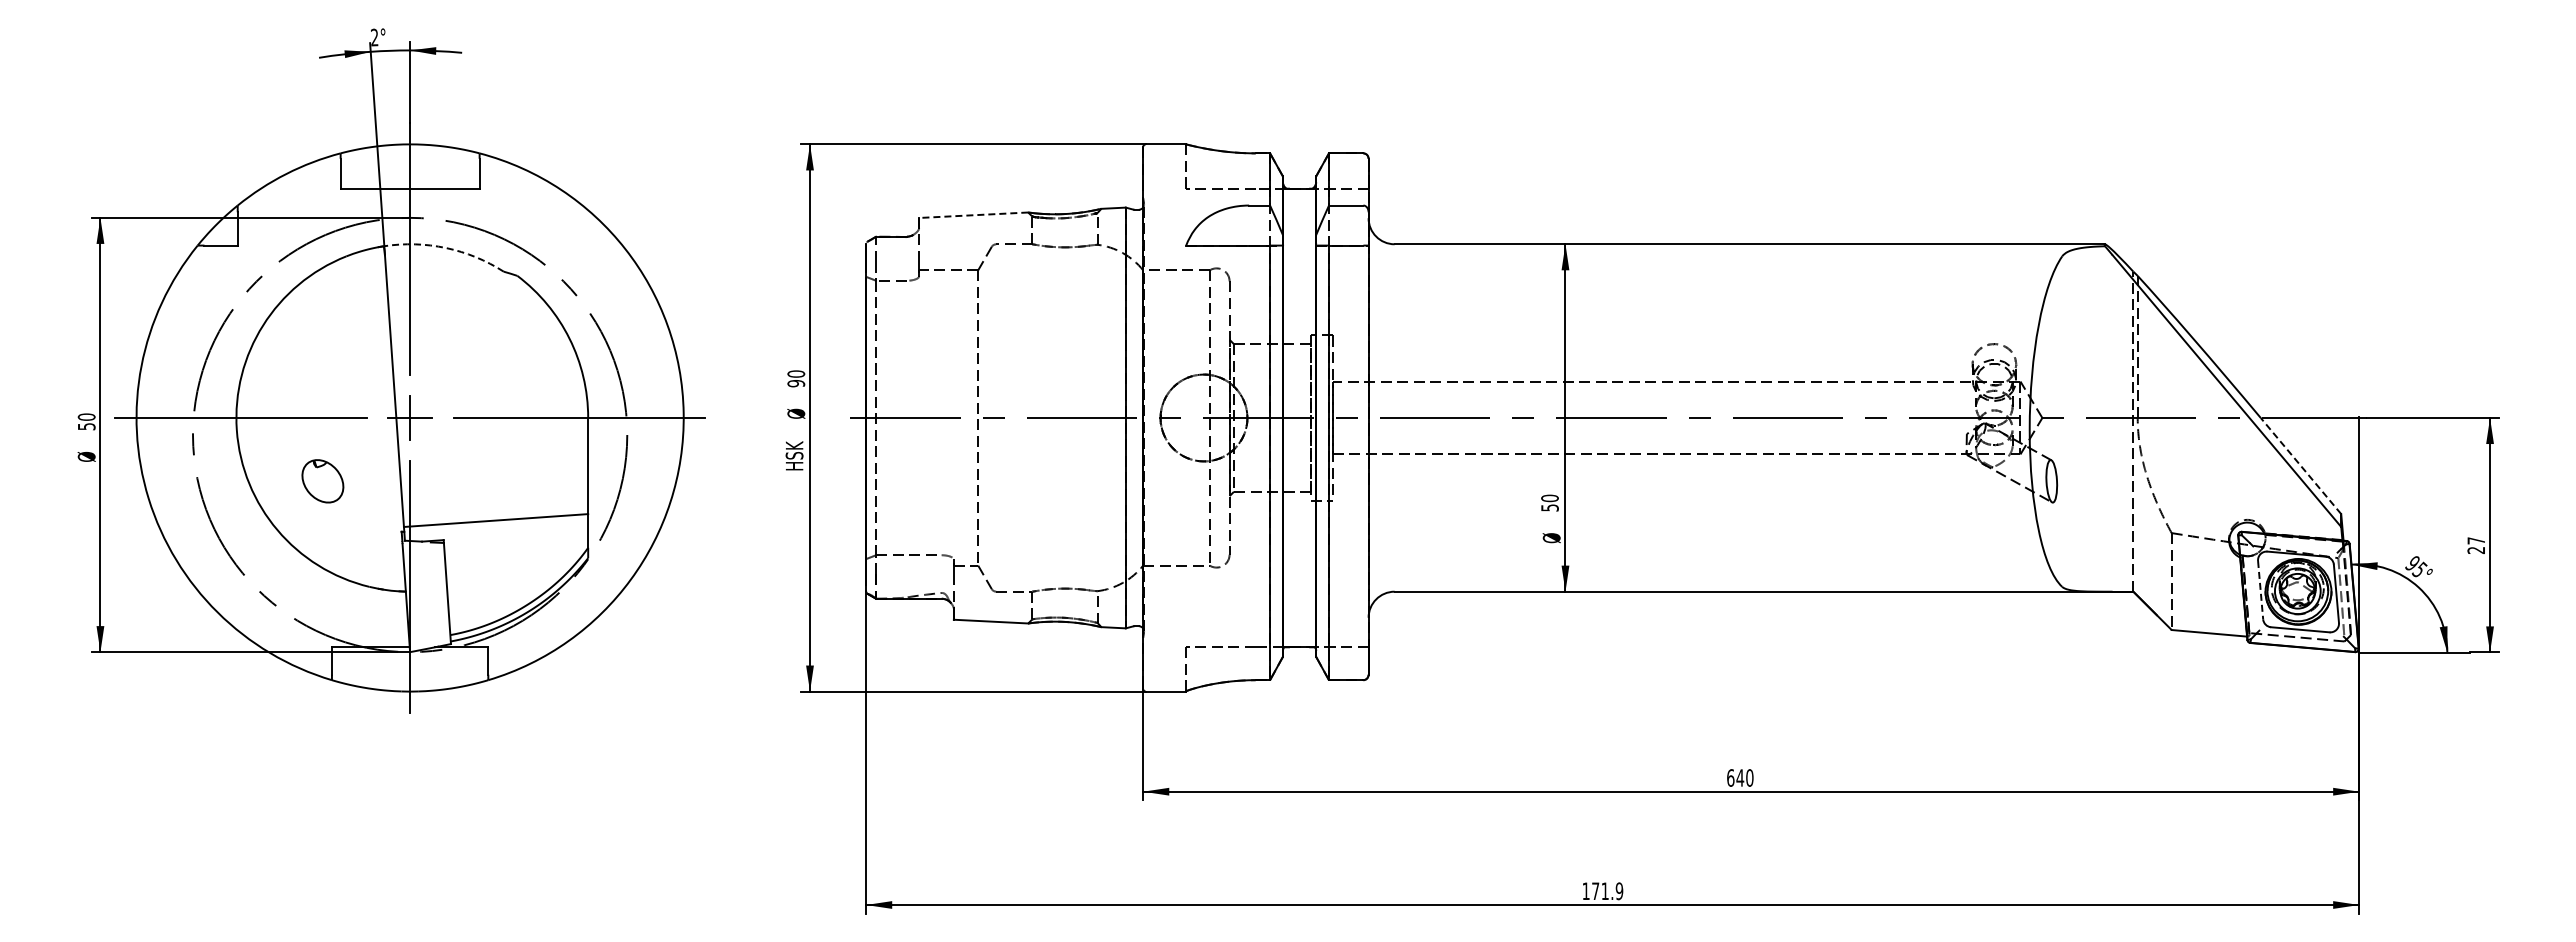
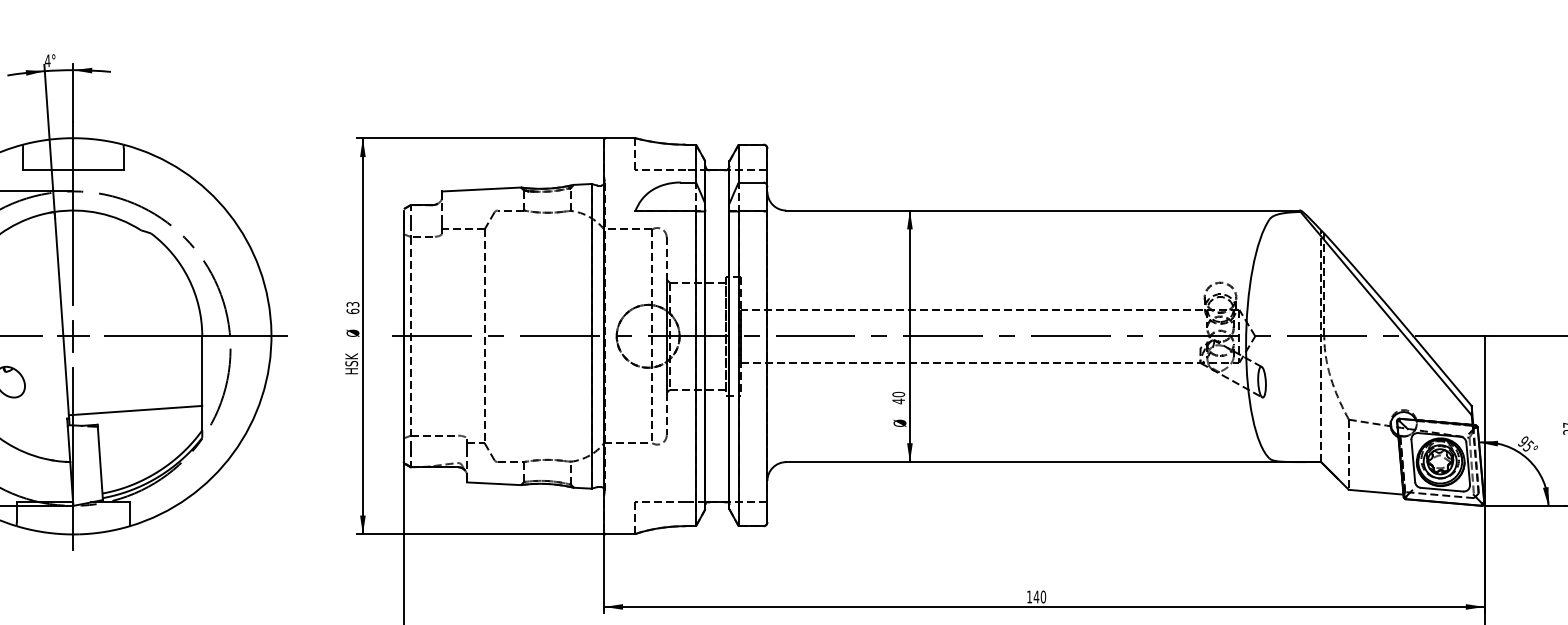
text: (374, 37) -> (47, 60), 2° -> 4°
line: (973, 215) -> (481, 189), dashed -> solid
arc: (446, 248) -> (99, 213), dashed -> solid
text: (796, 378) -> (353, 307), 90 -> 63
line: (2301, 466) -> (1442, 371), dashed -> solid
text: (1549, 507) -> (898, 401), 50 -> 40
line: (2260, 590) -> (1413, 461), dashed -> solid
text: (1730, 777) -> (1029, 596), 640 -> 140

